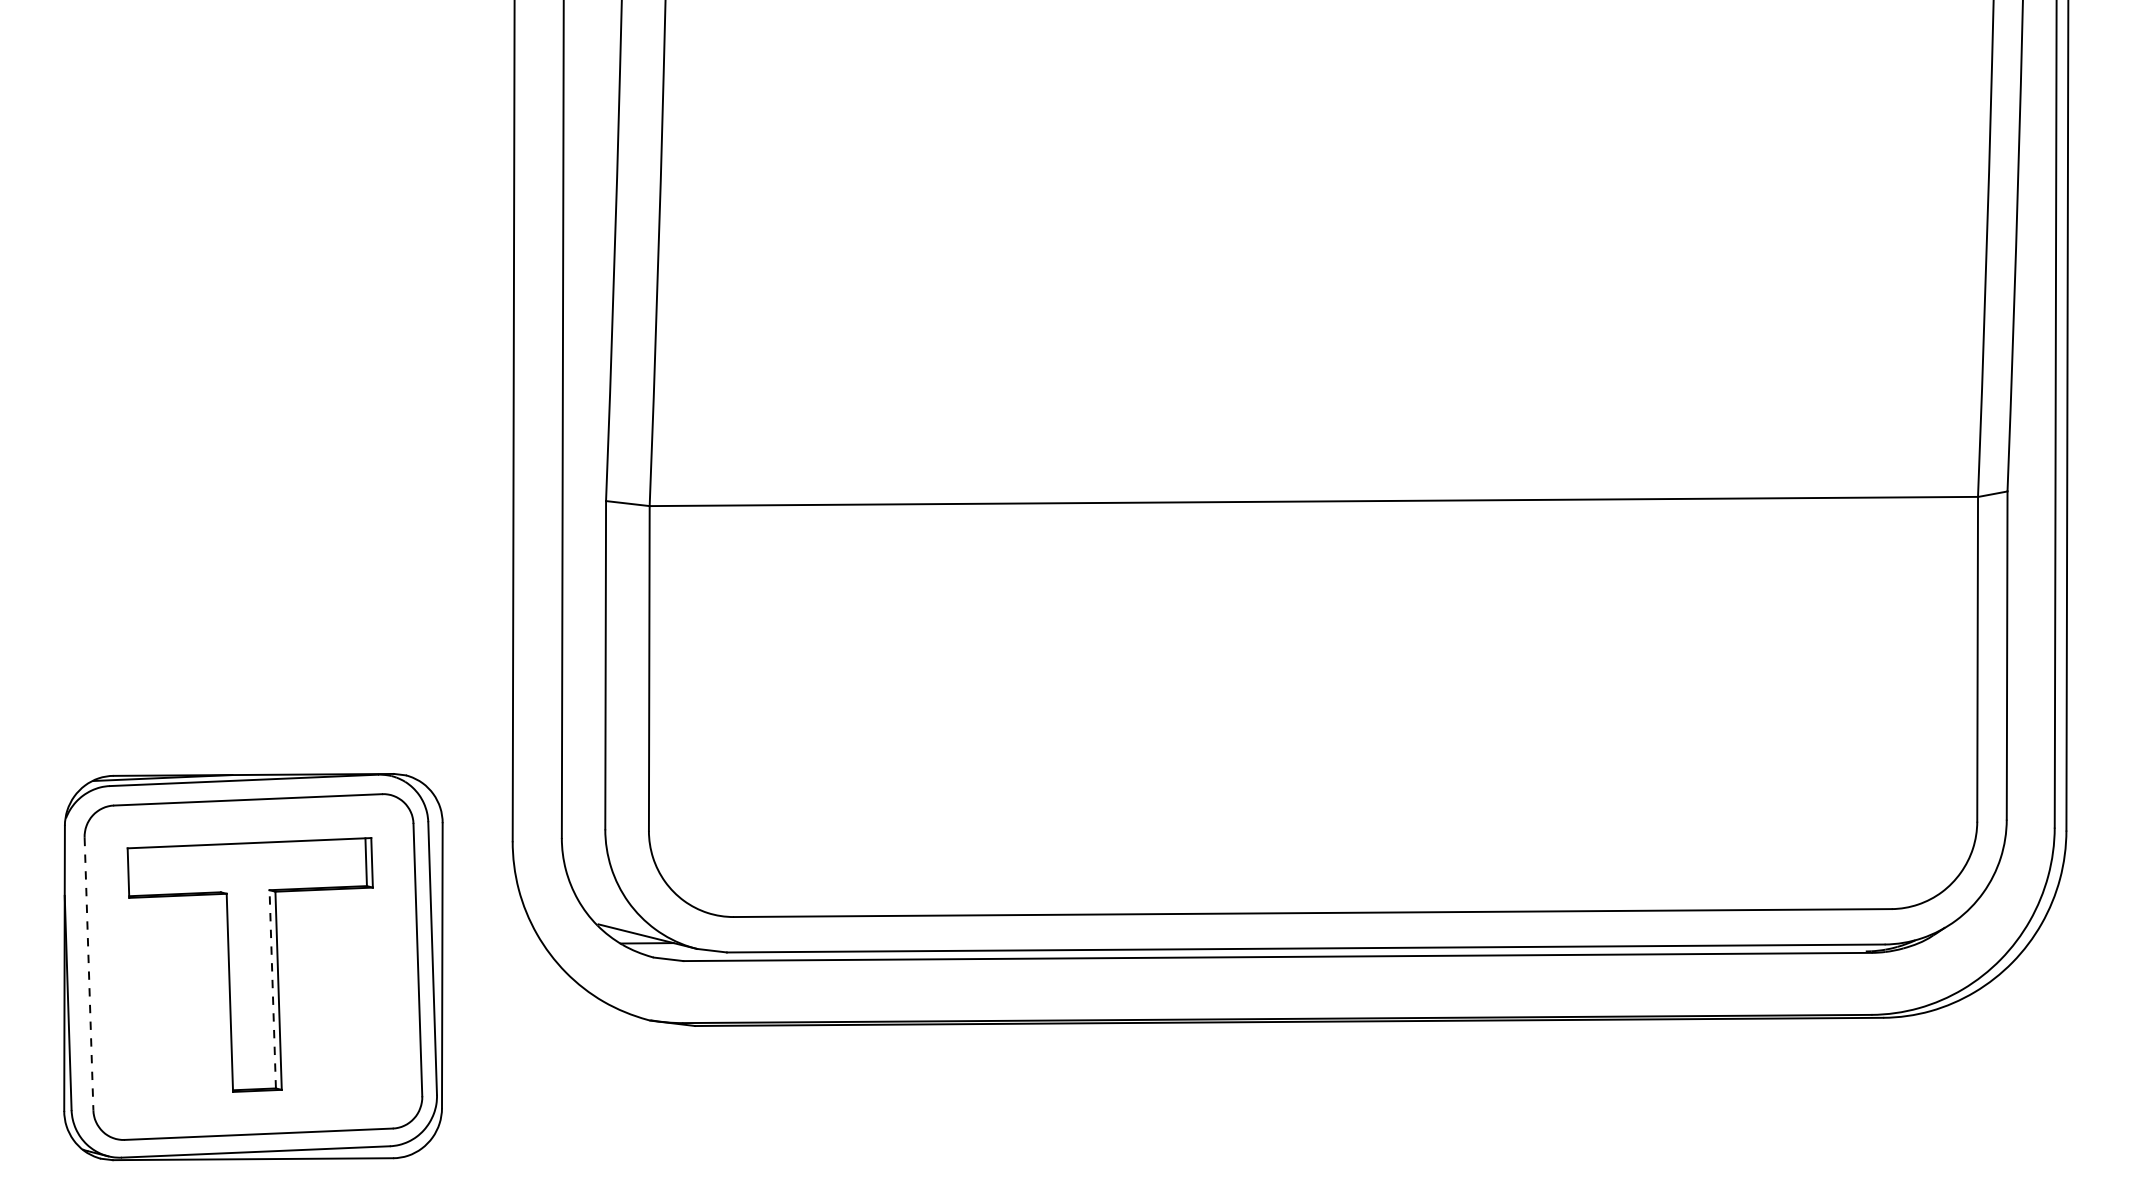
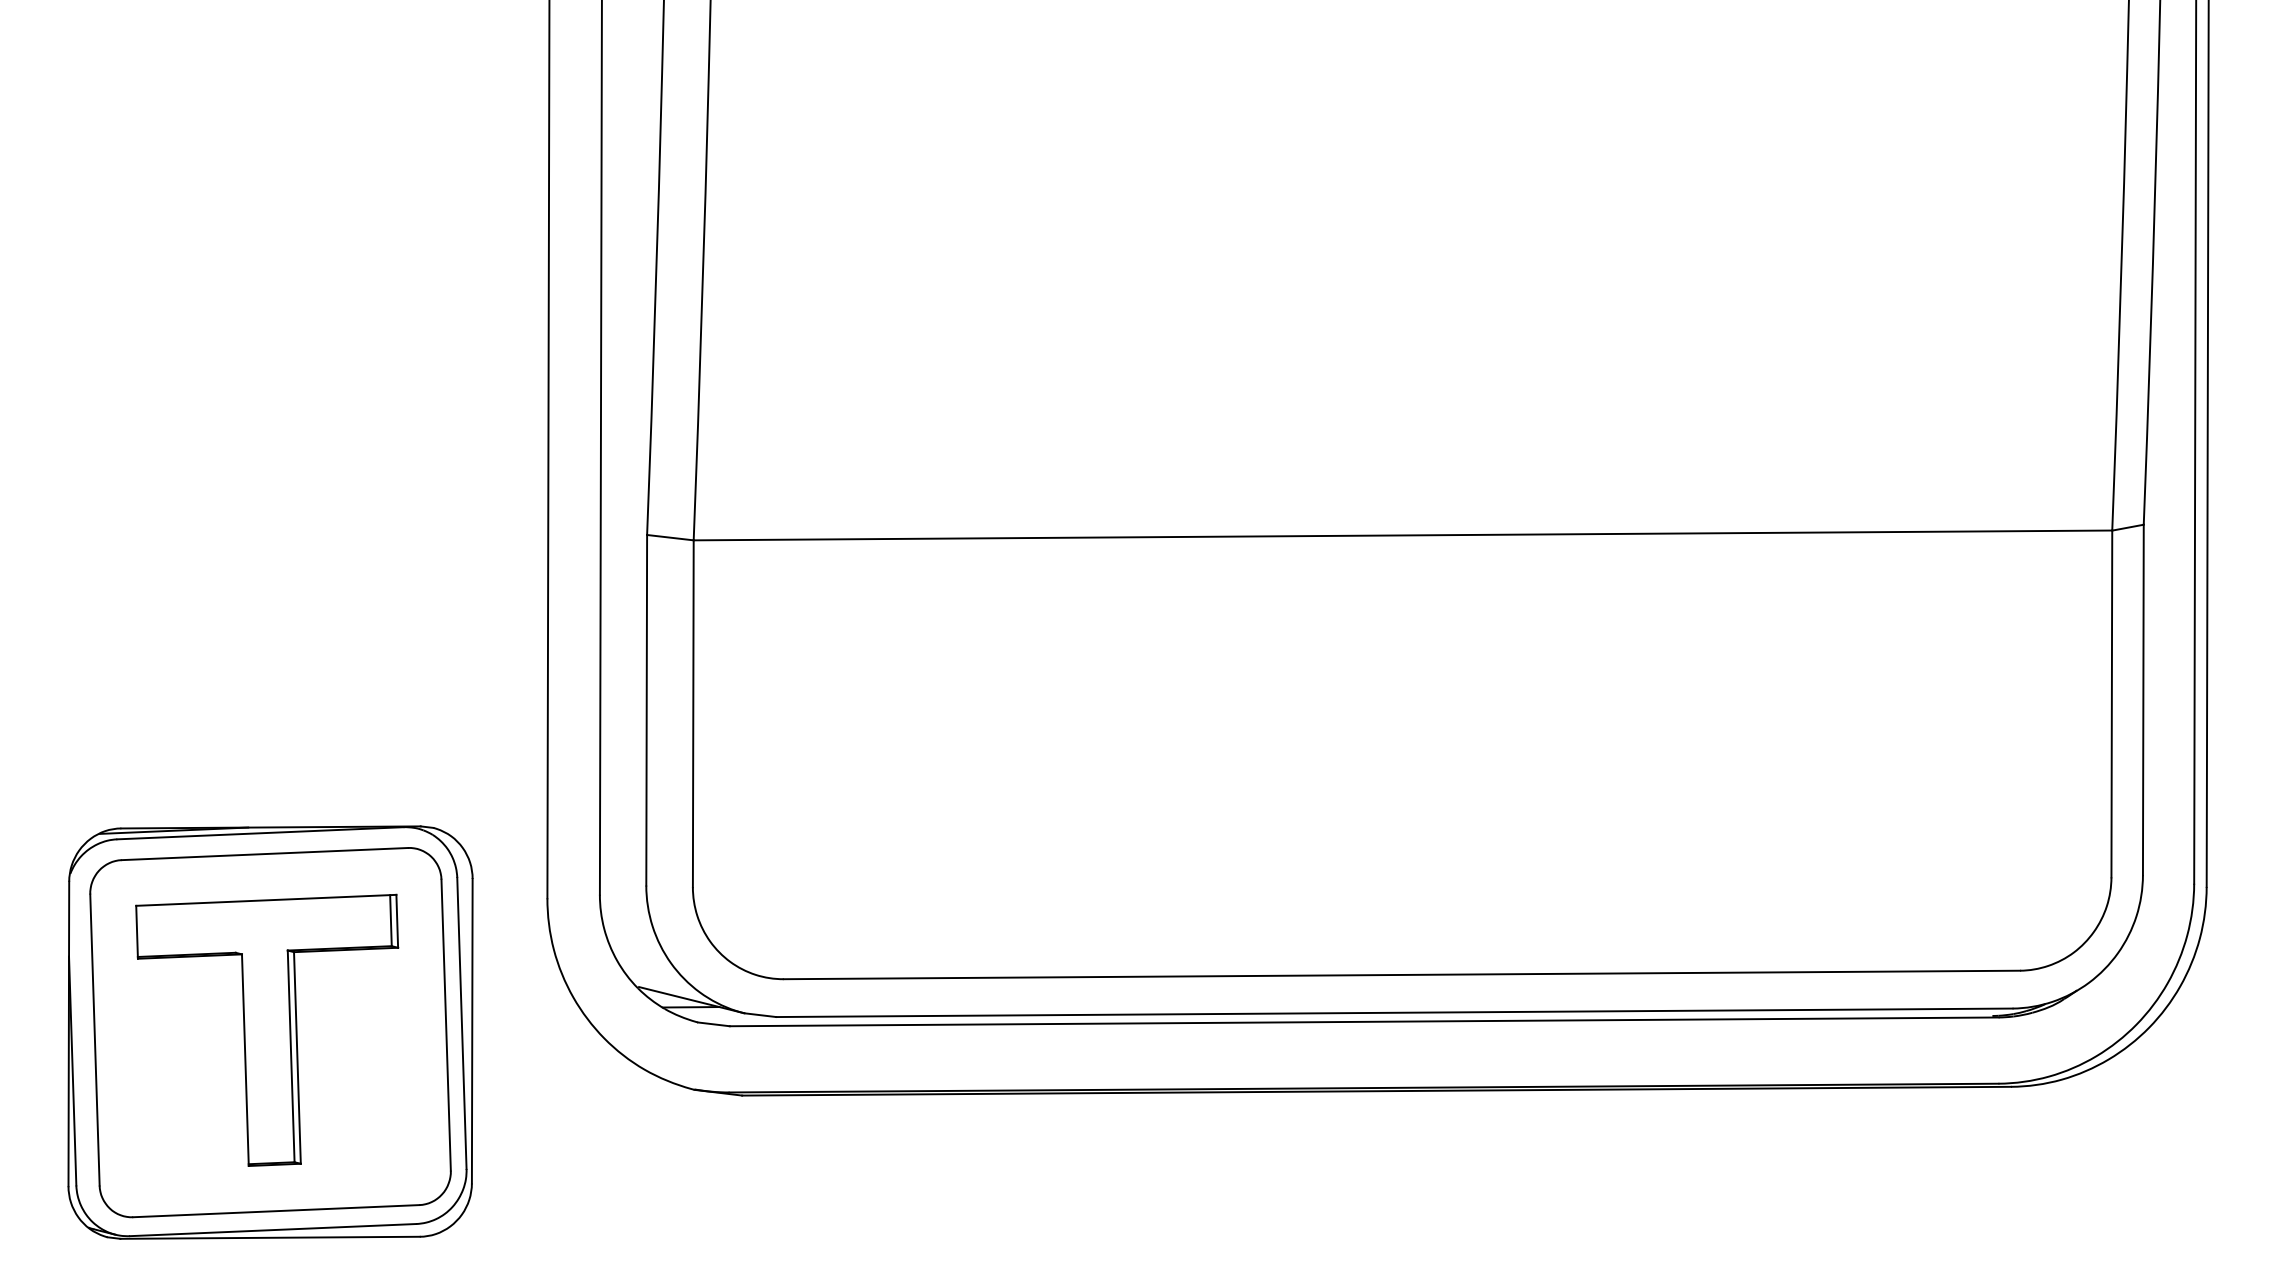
line: (88, 974) -> (94, 1040), dashed -> solid
line: (273, 989) -> (291, 1056), dashed -> solid

